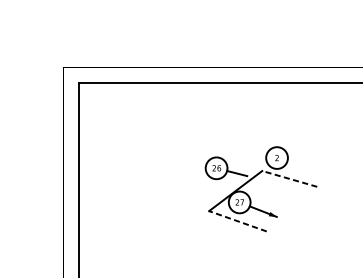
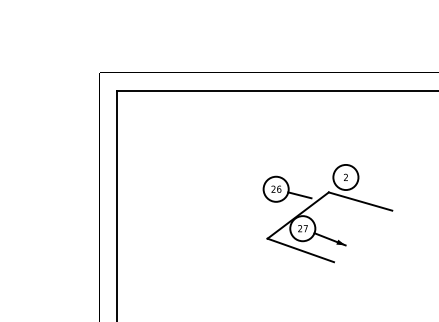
line: (289, 178) -> (360, 201), dashed -> solid
line: (237, 221) -> (300, 250), dashed -> solid

